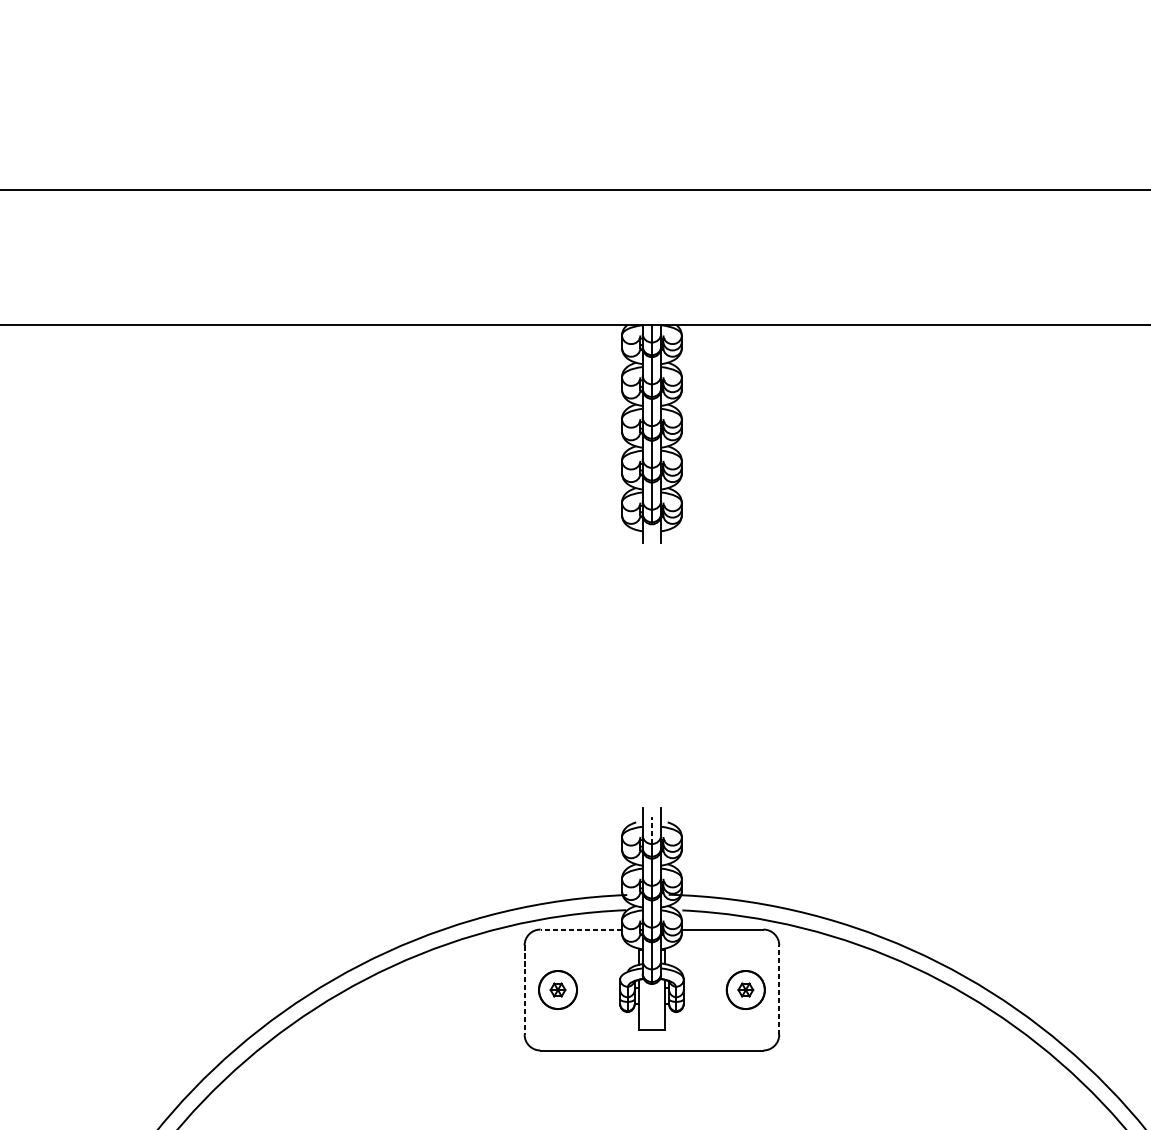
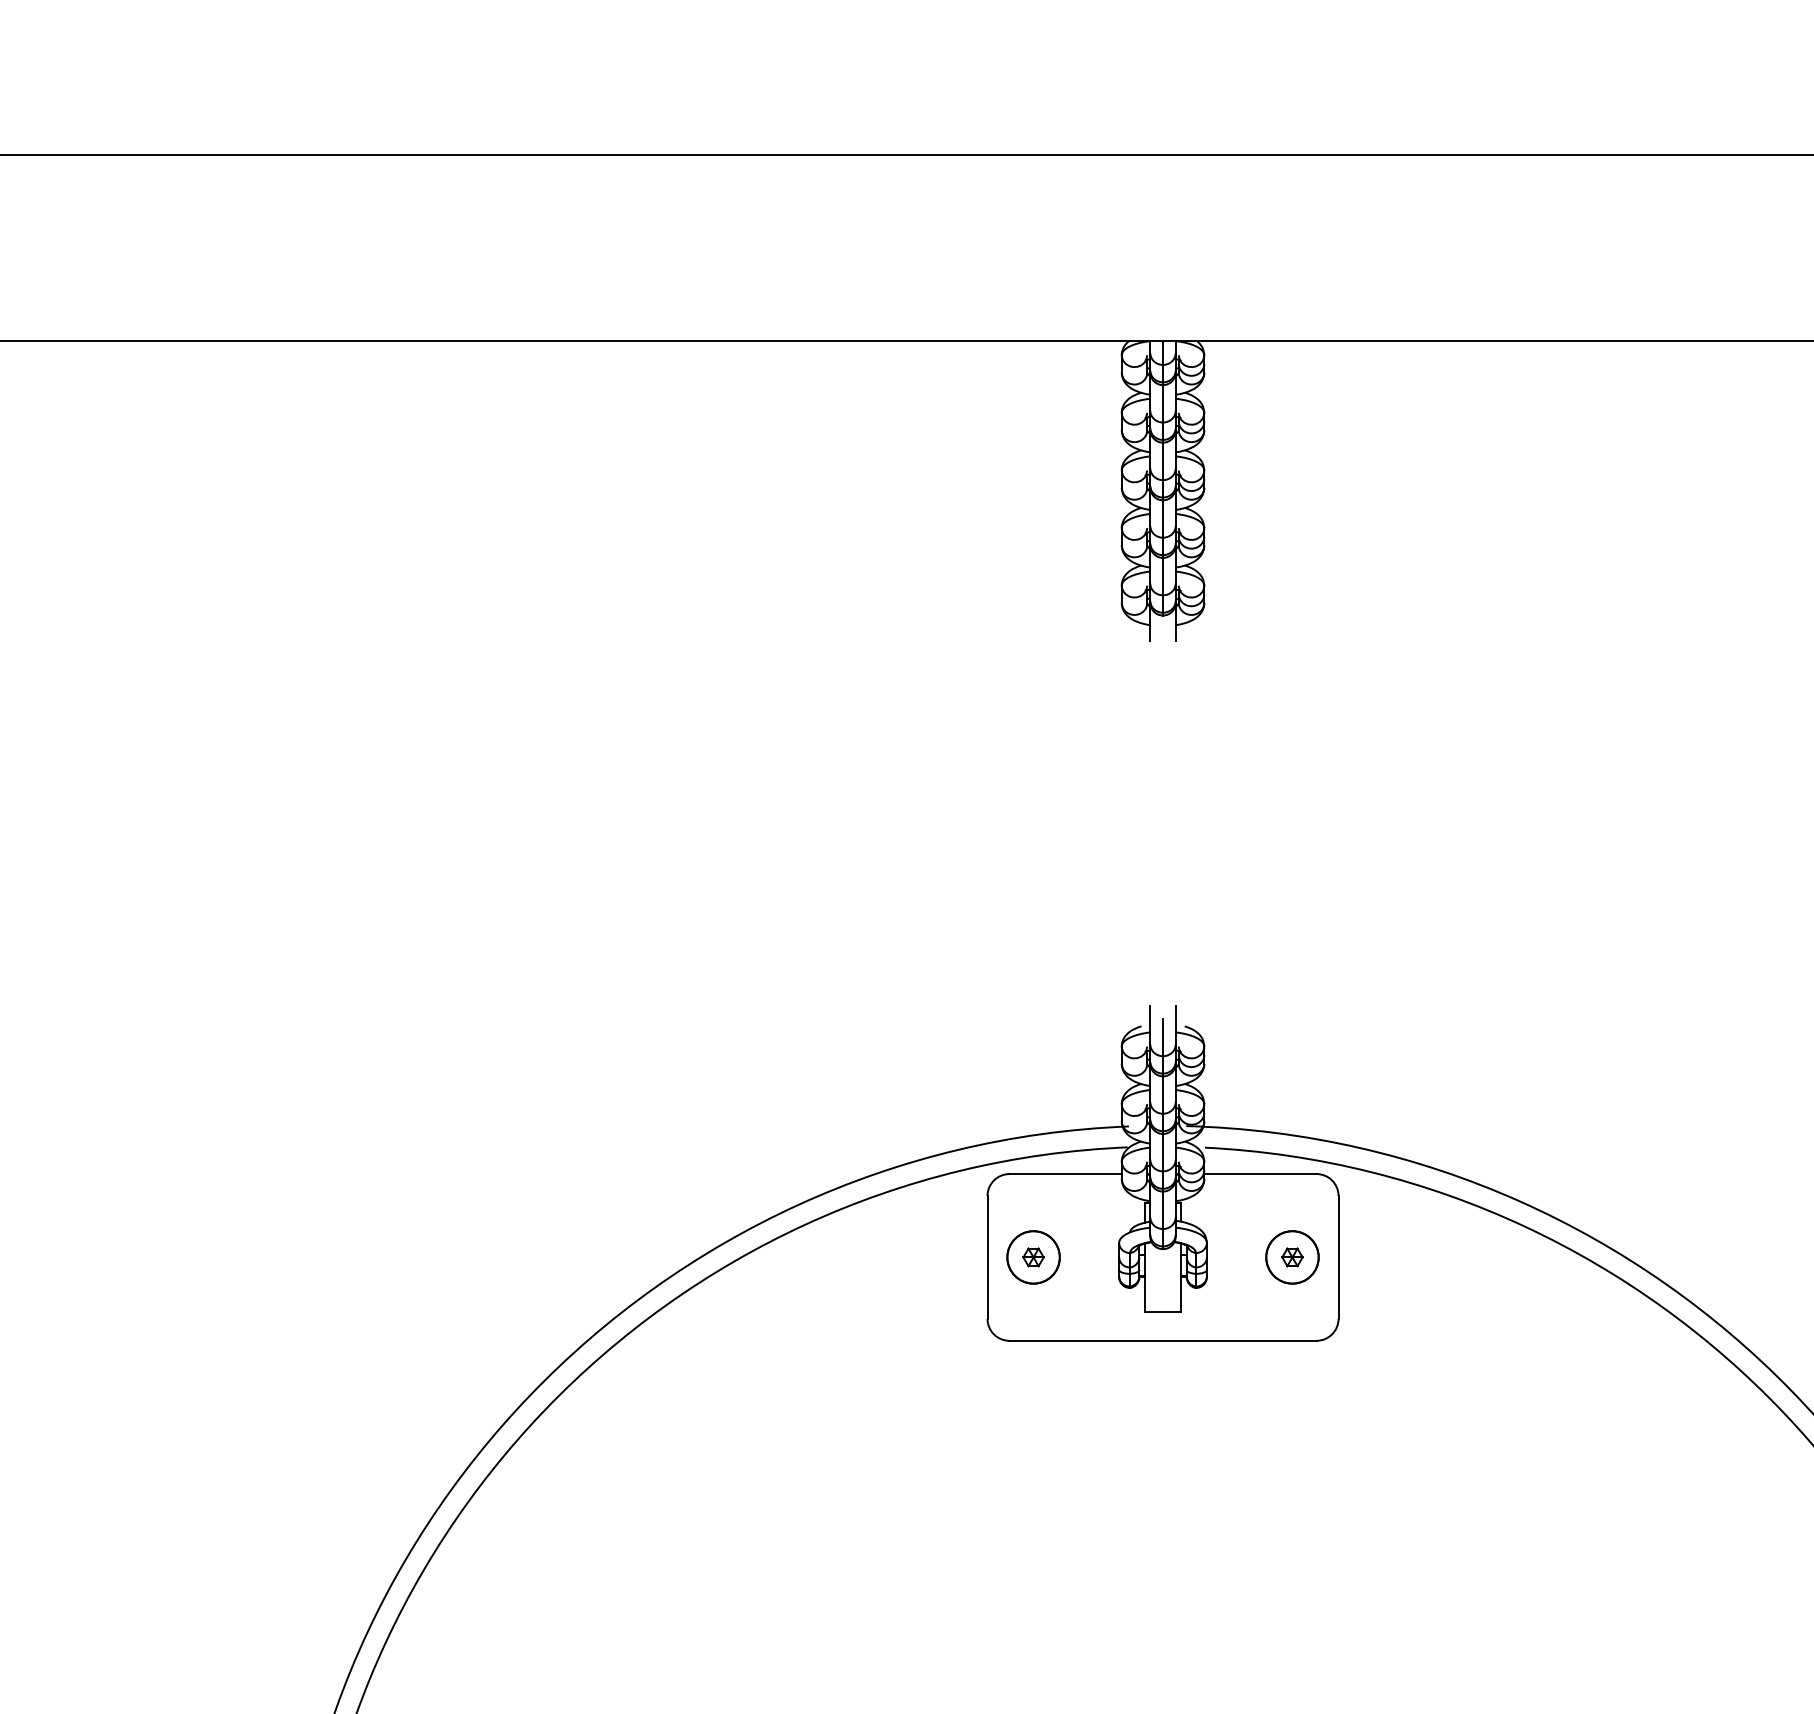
line: (652, 830) -> (1163, 1037), dashed -> solid
line: (581, 929) -> (1065, 1174), dashed -> solid
line: (779, 989) -> (1338, 1256), dashed -> solid
line: (524, 990) -> (987, 1257), dashed -> solid

